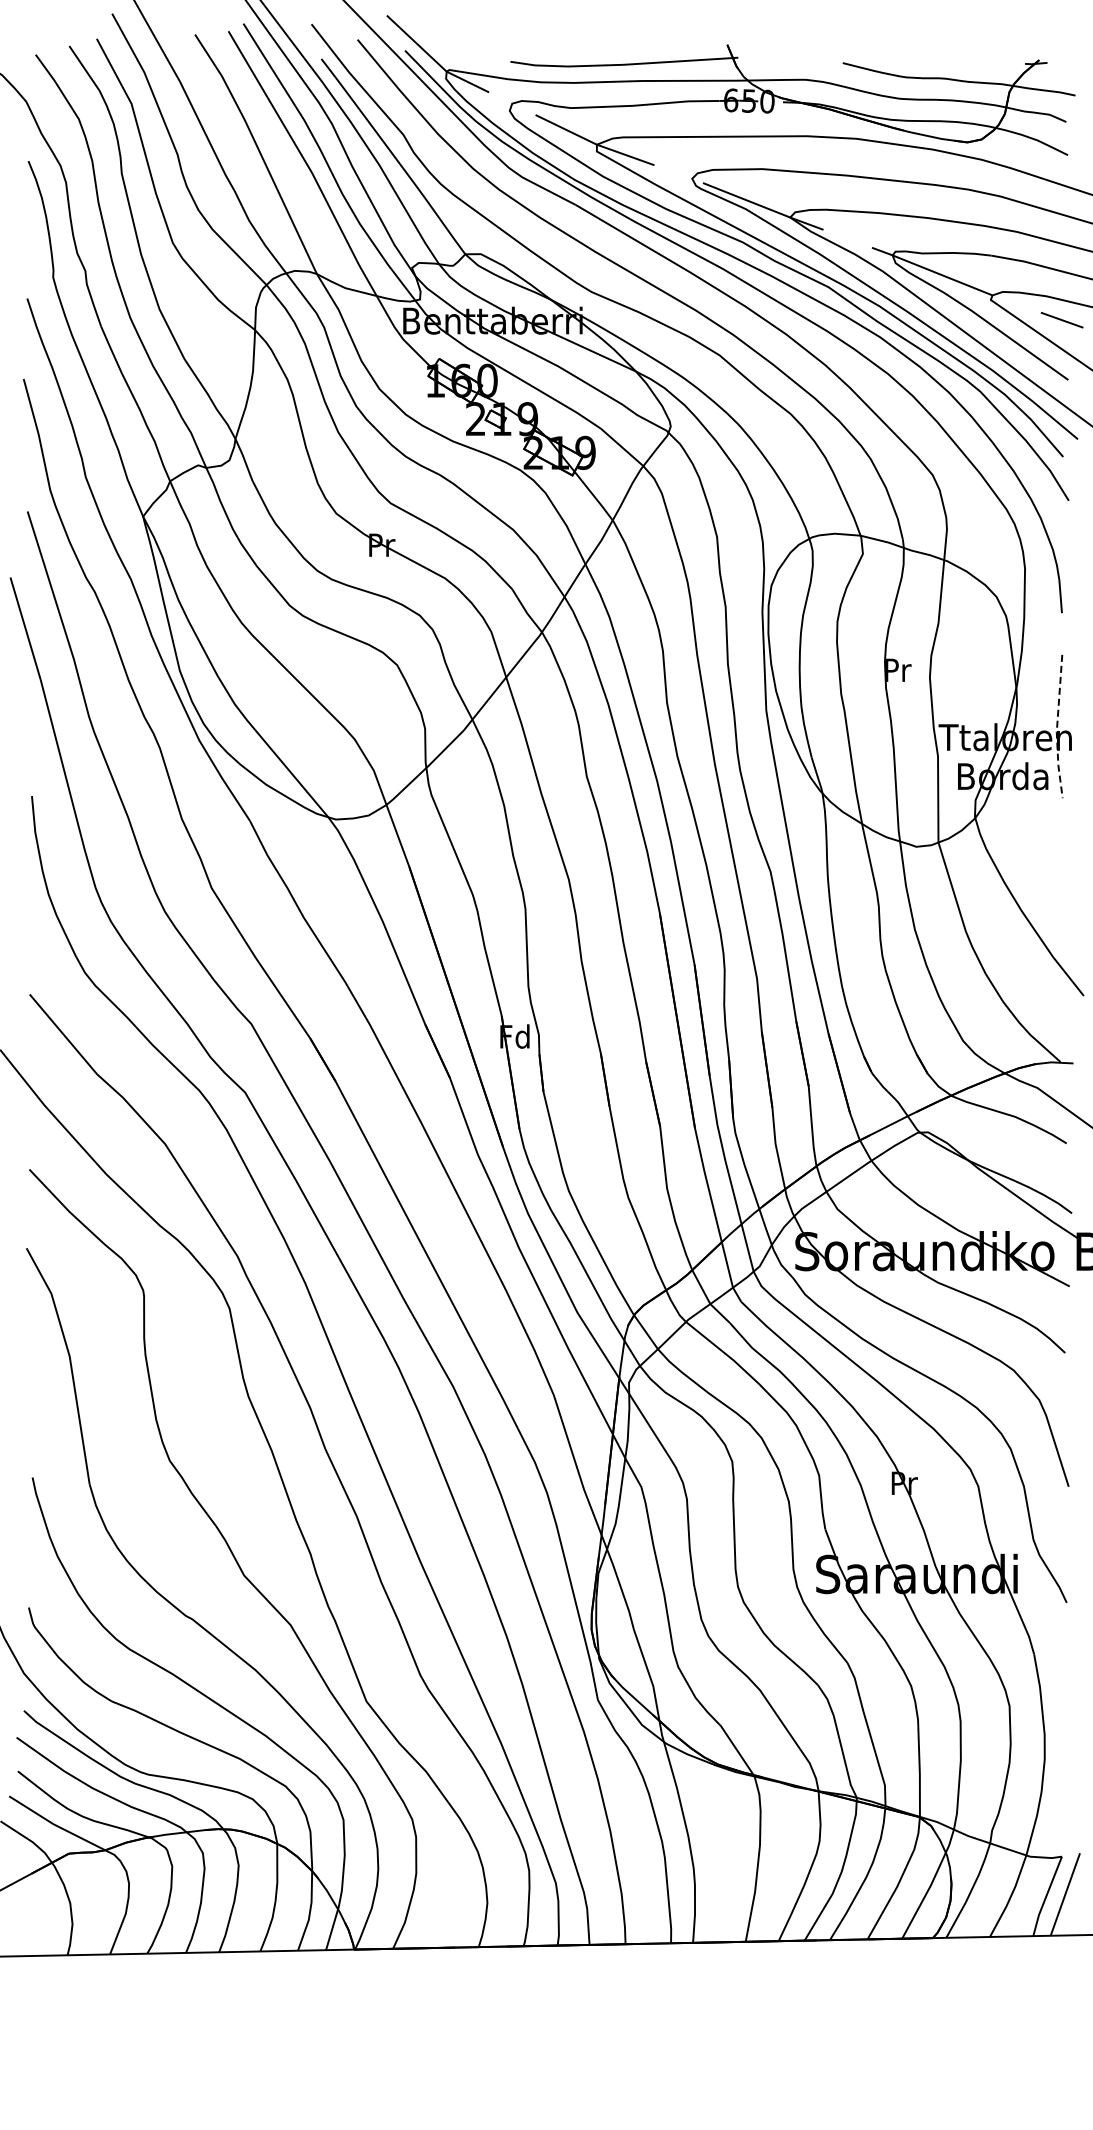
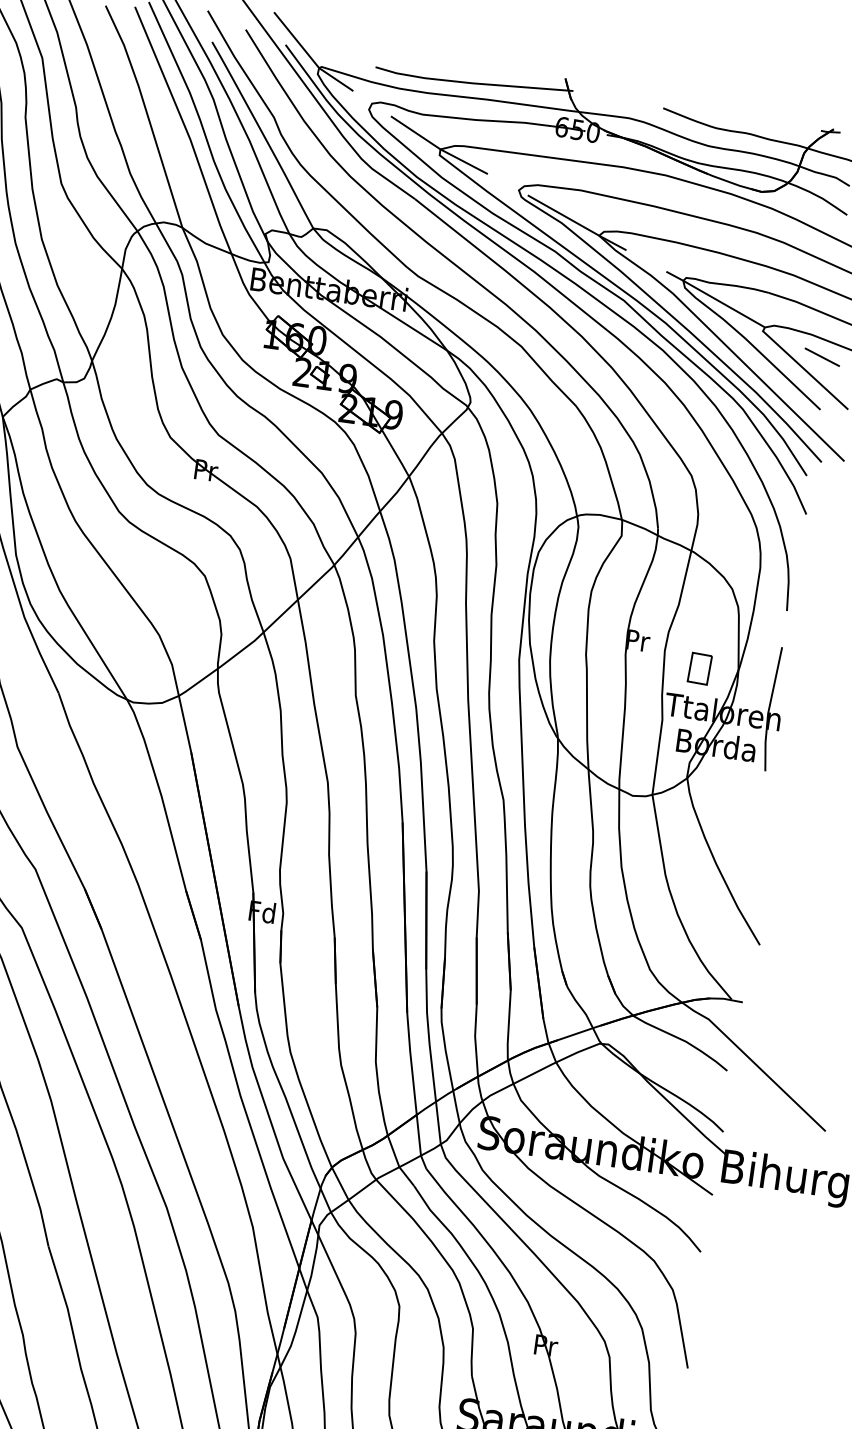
part: (972, 692) -> (699, 668), added
line: (1057, 728) -> (769, 710), dashed -> solid

